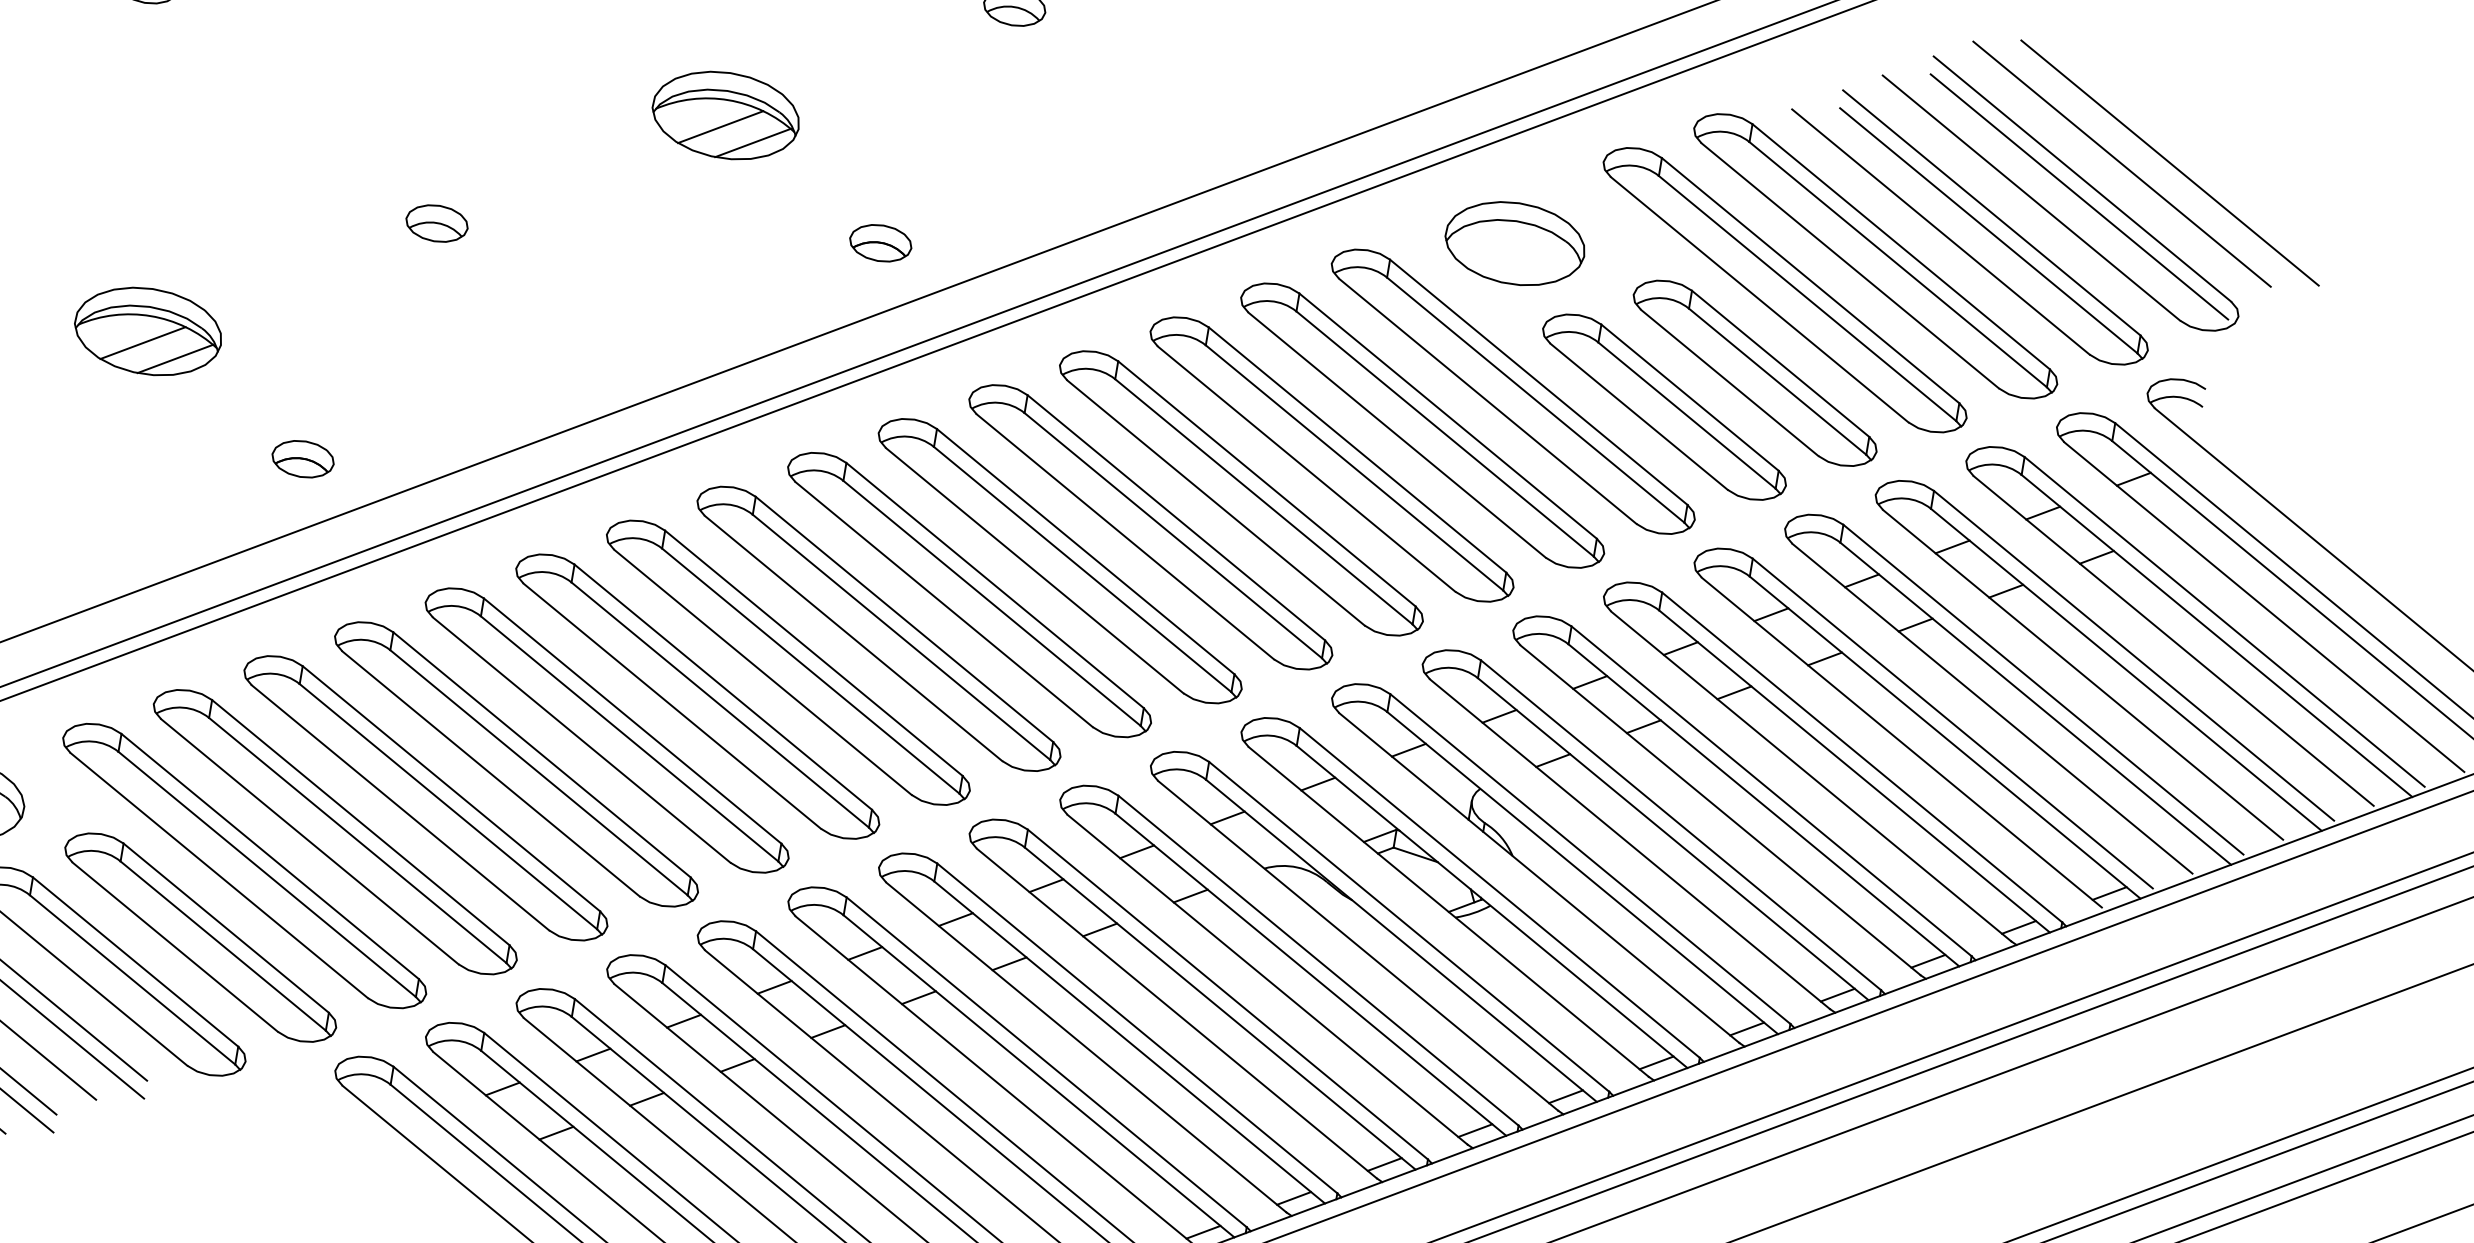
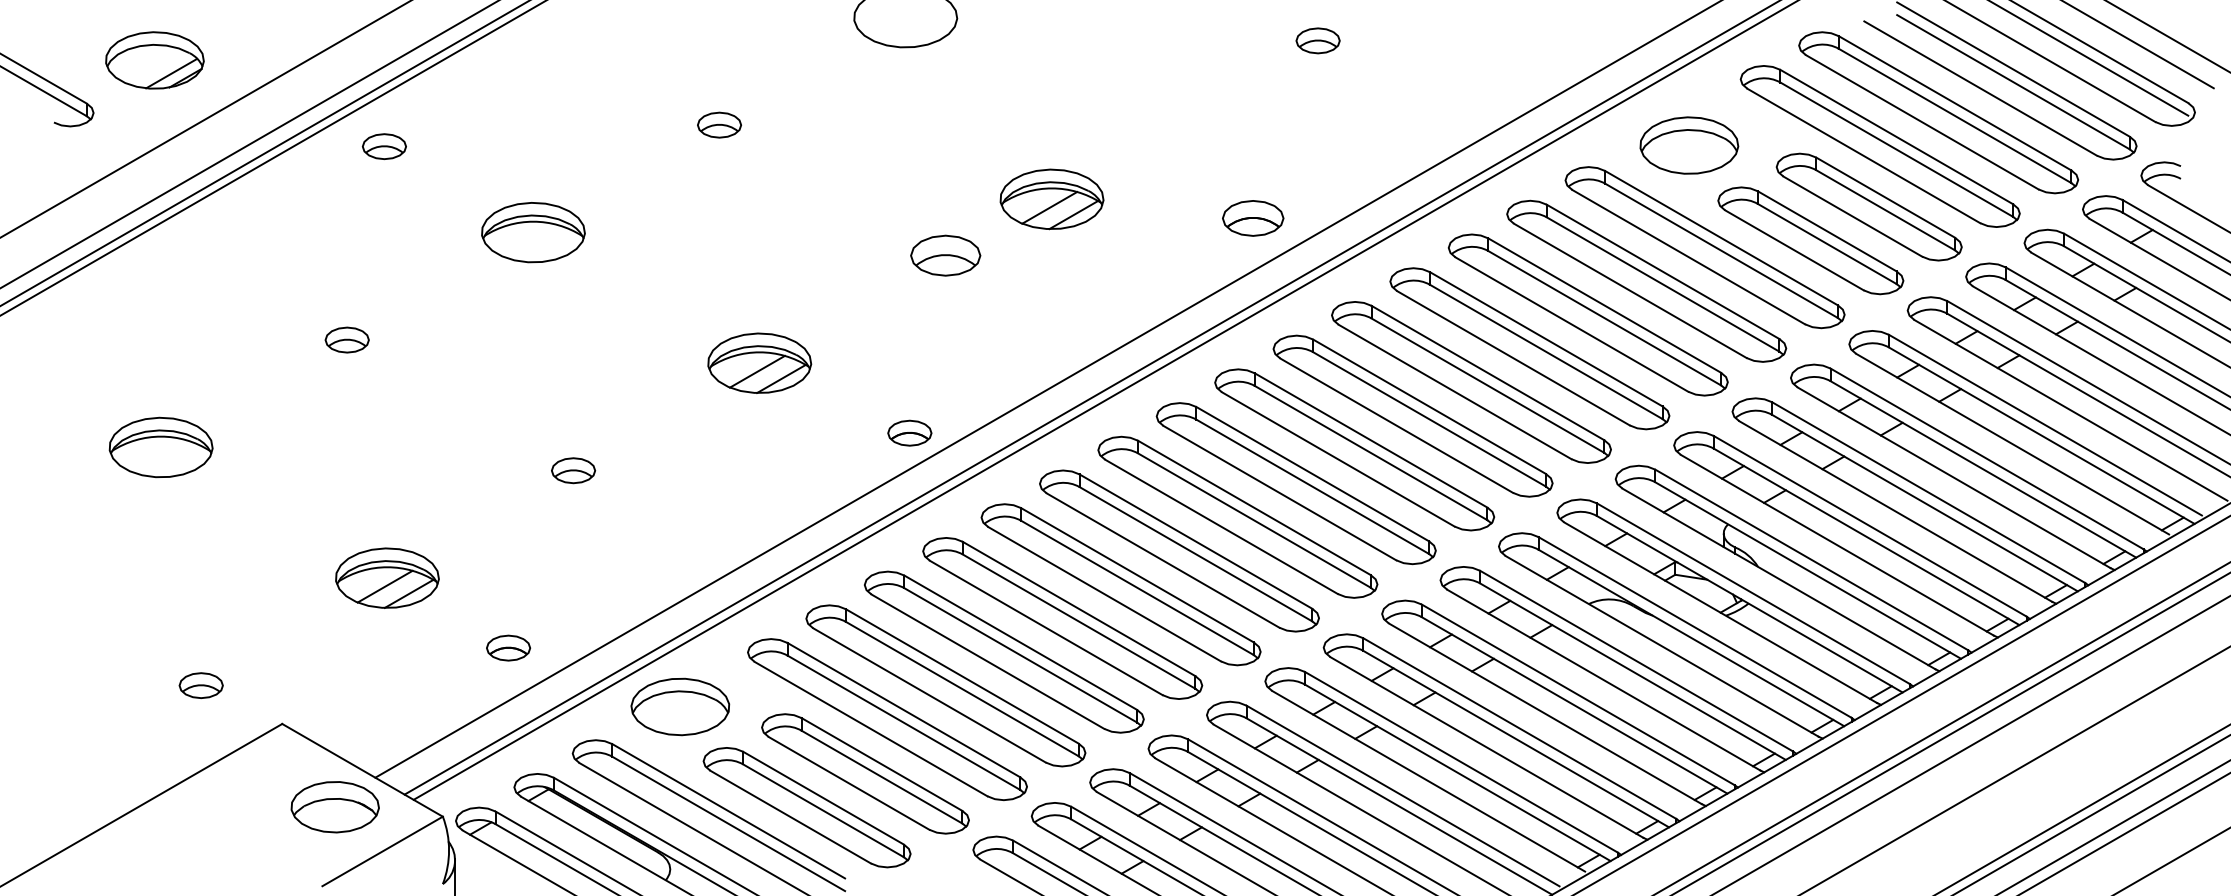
part: (725, 115) -> (1051, 199), moved
part: (436, 223) -> (945, 255), size x1.6
part: (880, 241) -> (1252, 217), size x1.4
part: (302, 458) -> (909, 432), moved

